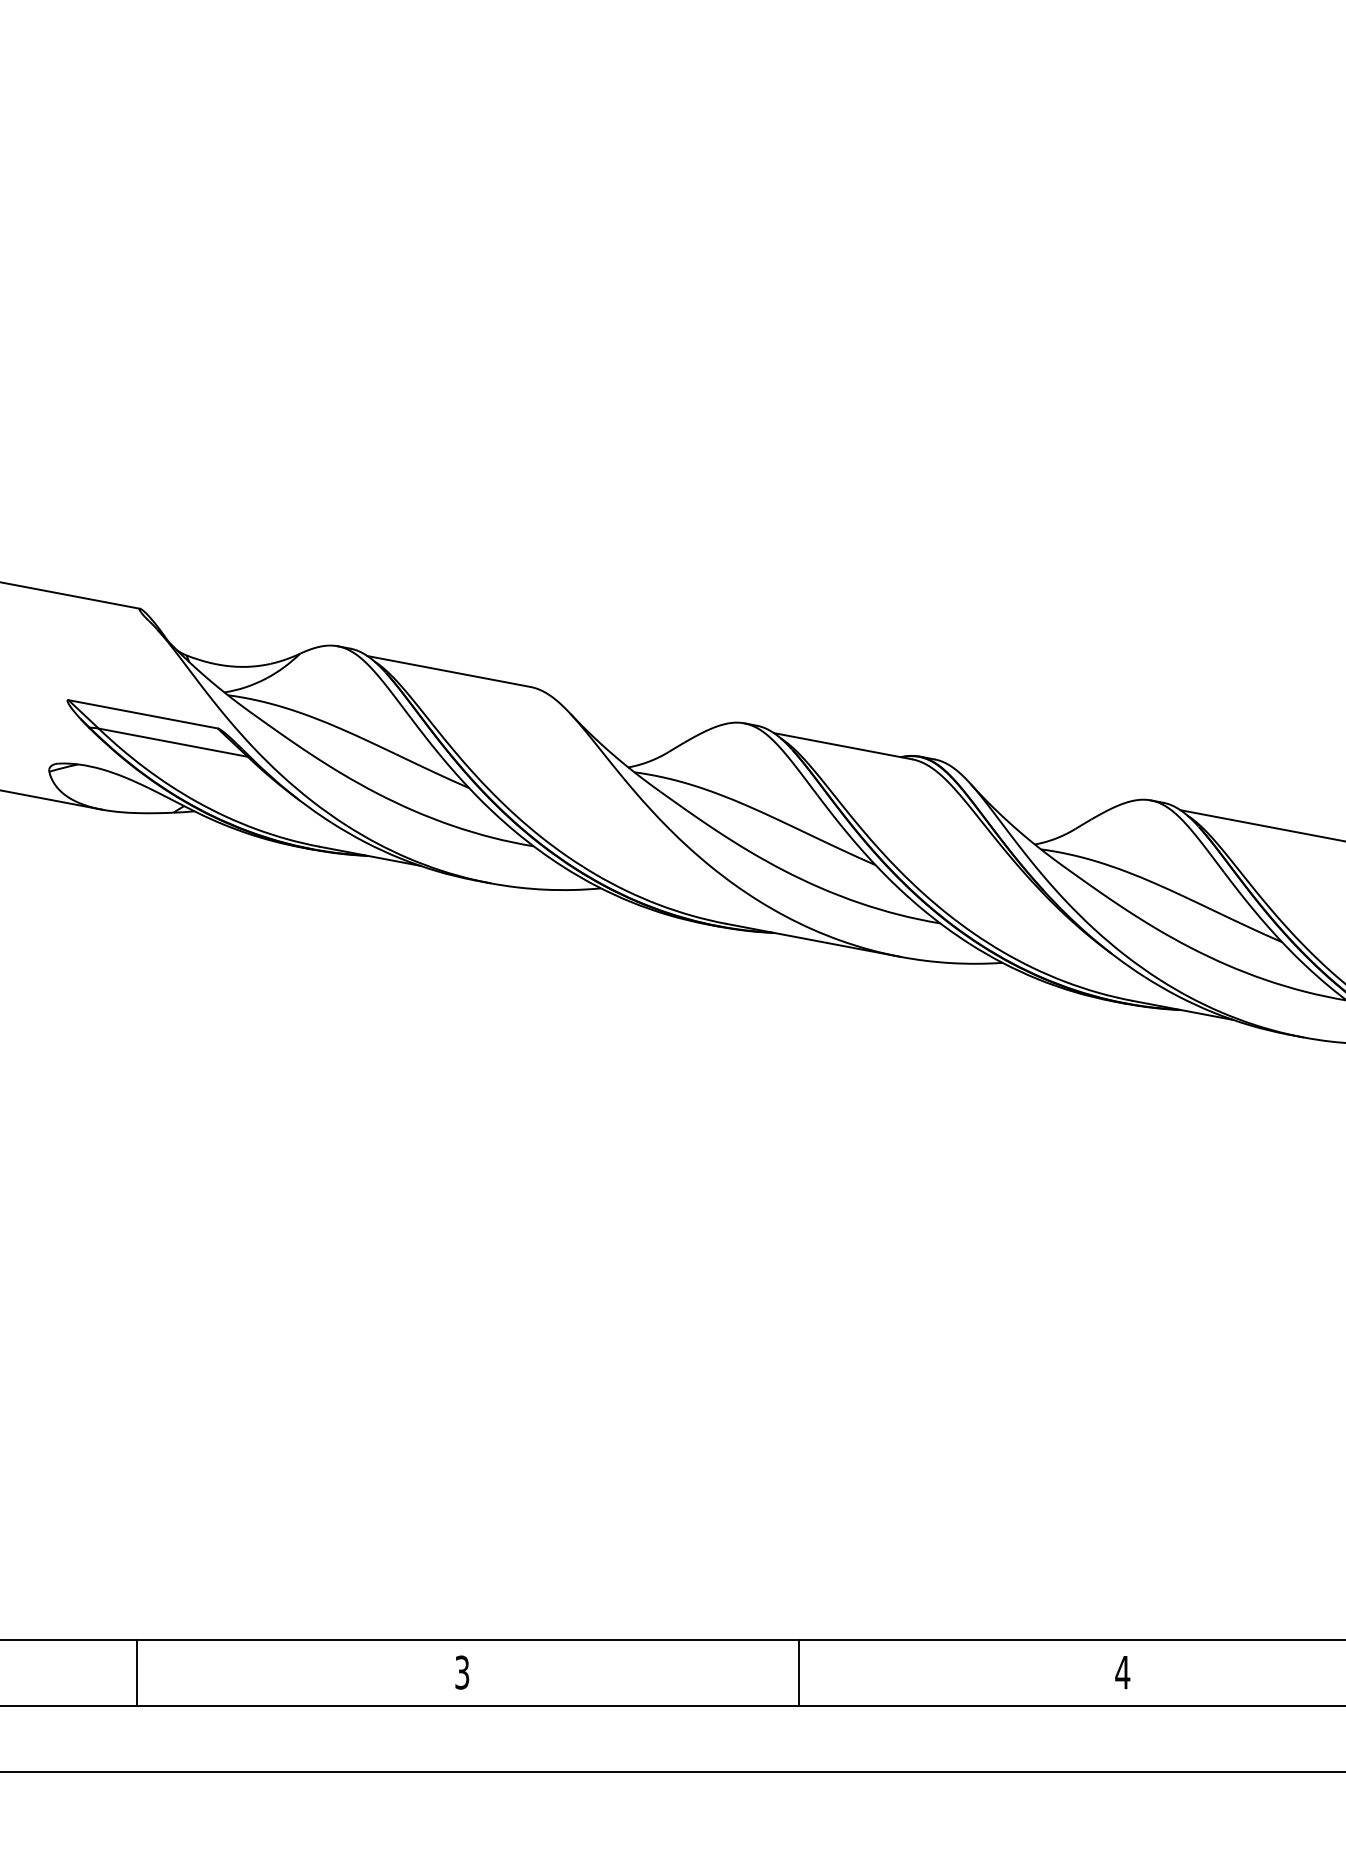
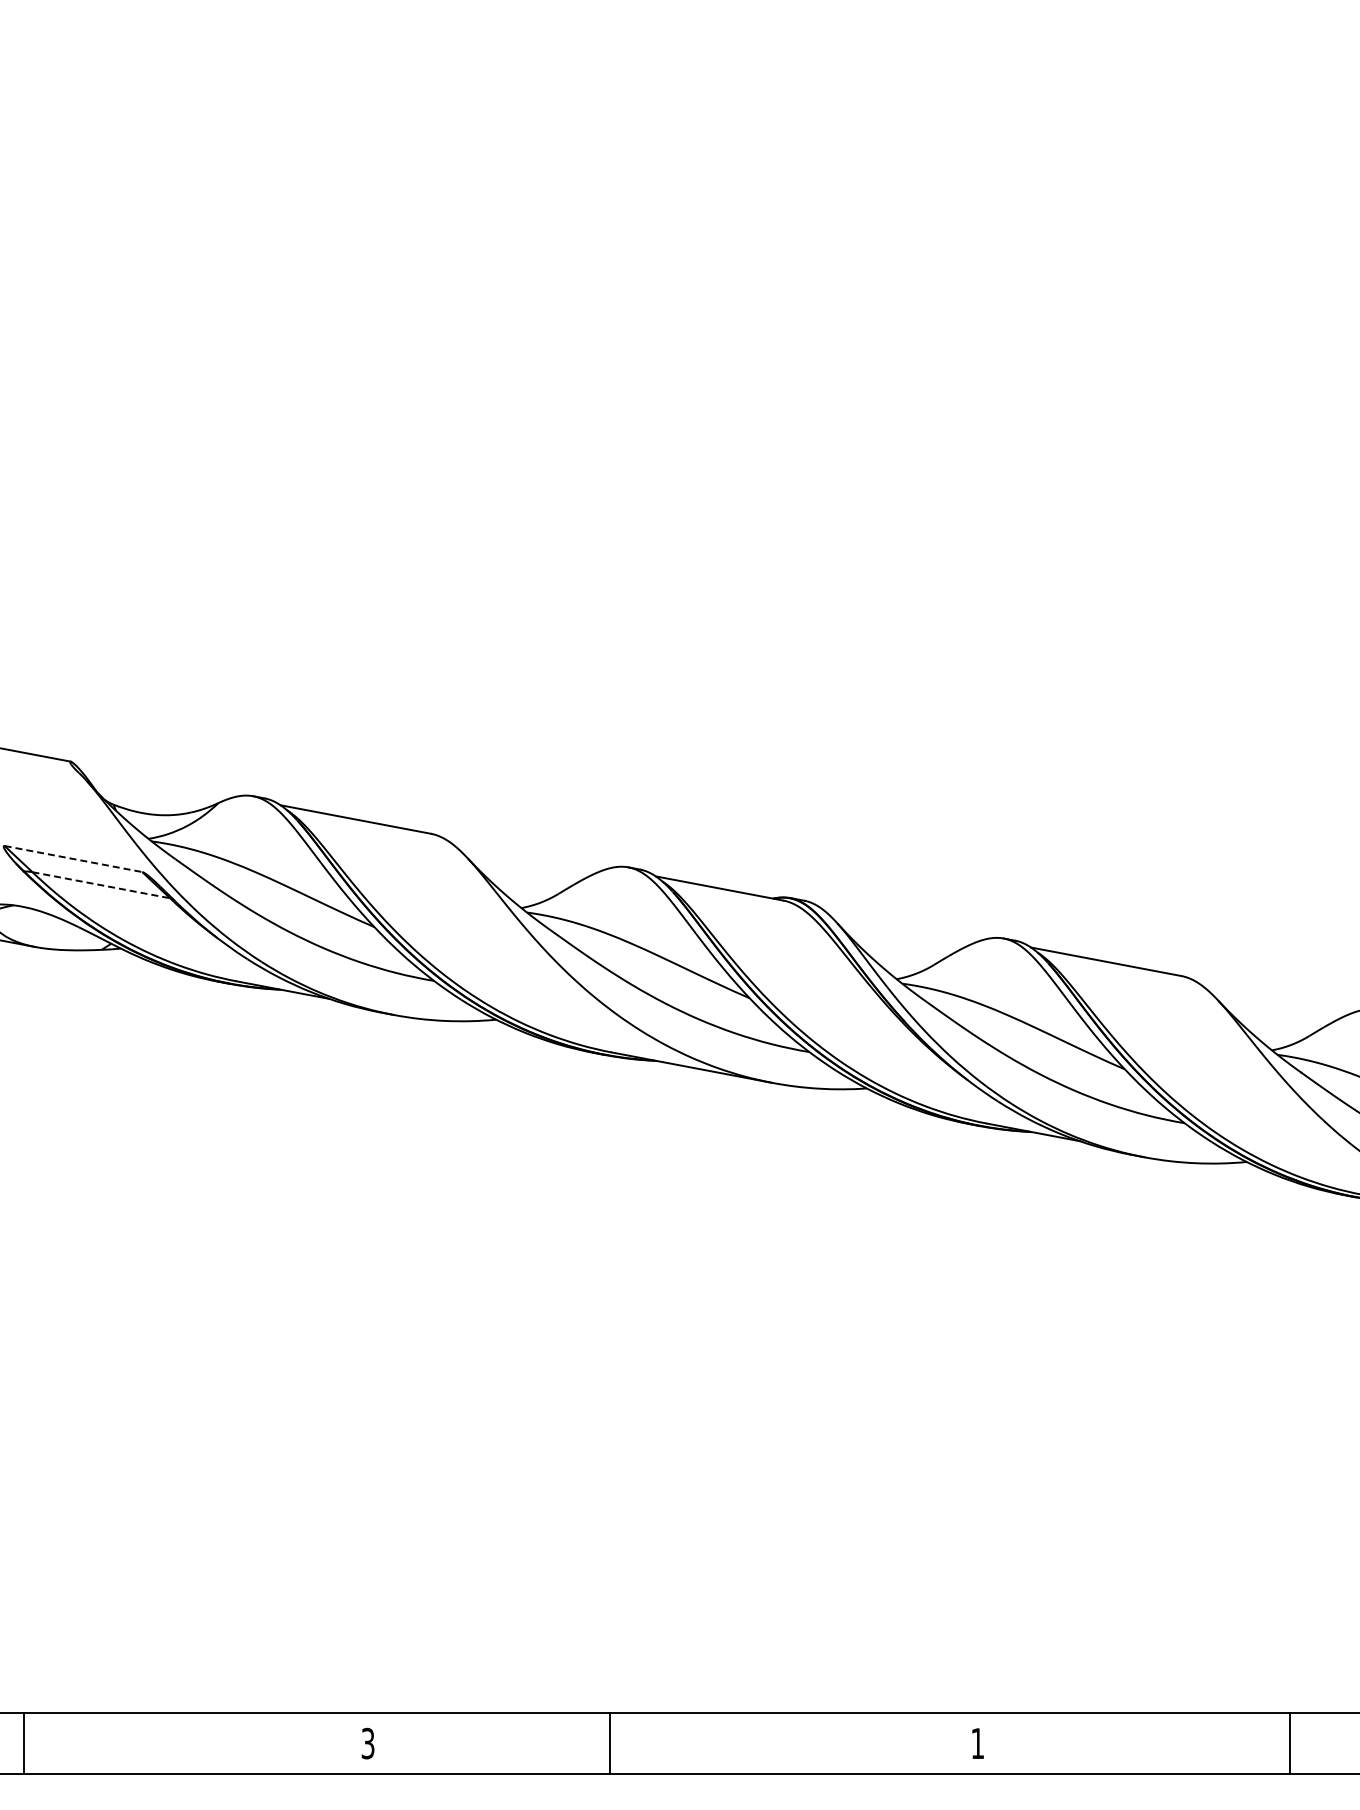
line: (144, 714) -> (74, 859), solid -> dashed
line: (173, 742) -> (101, 885), solid -> dashed
line: (137, 1672) -> (24, 1743), moved
line: (798, 1672) -> (609, 1743), moved
text: (1122, 1672) -> (977, 1743), 4 -> 1

